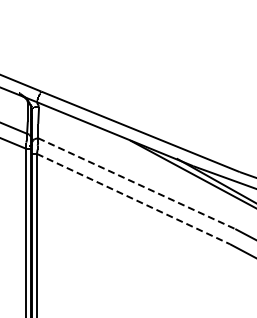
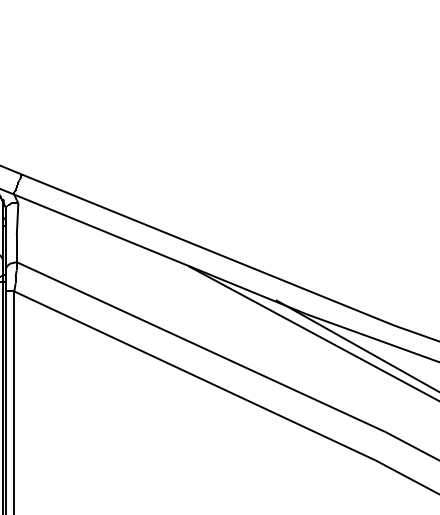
line: (137, 183) -> (202, 346), dashed -> solid
line: (133, 199) -> (195, 376), dashed -> solid

